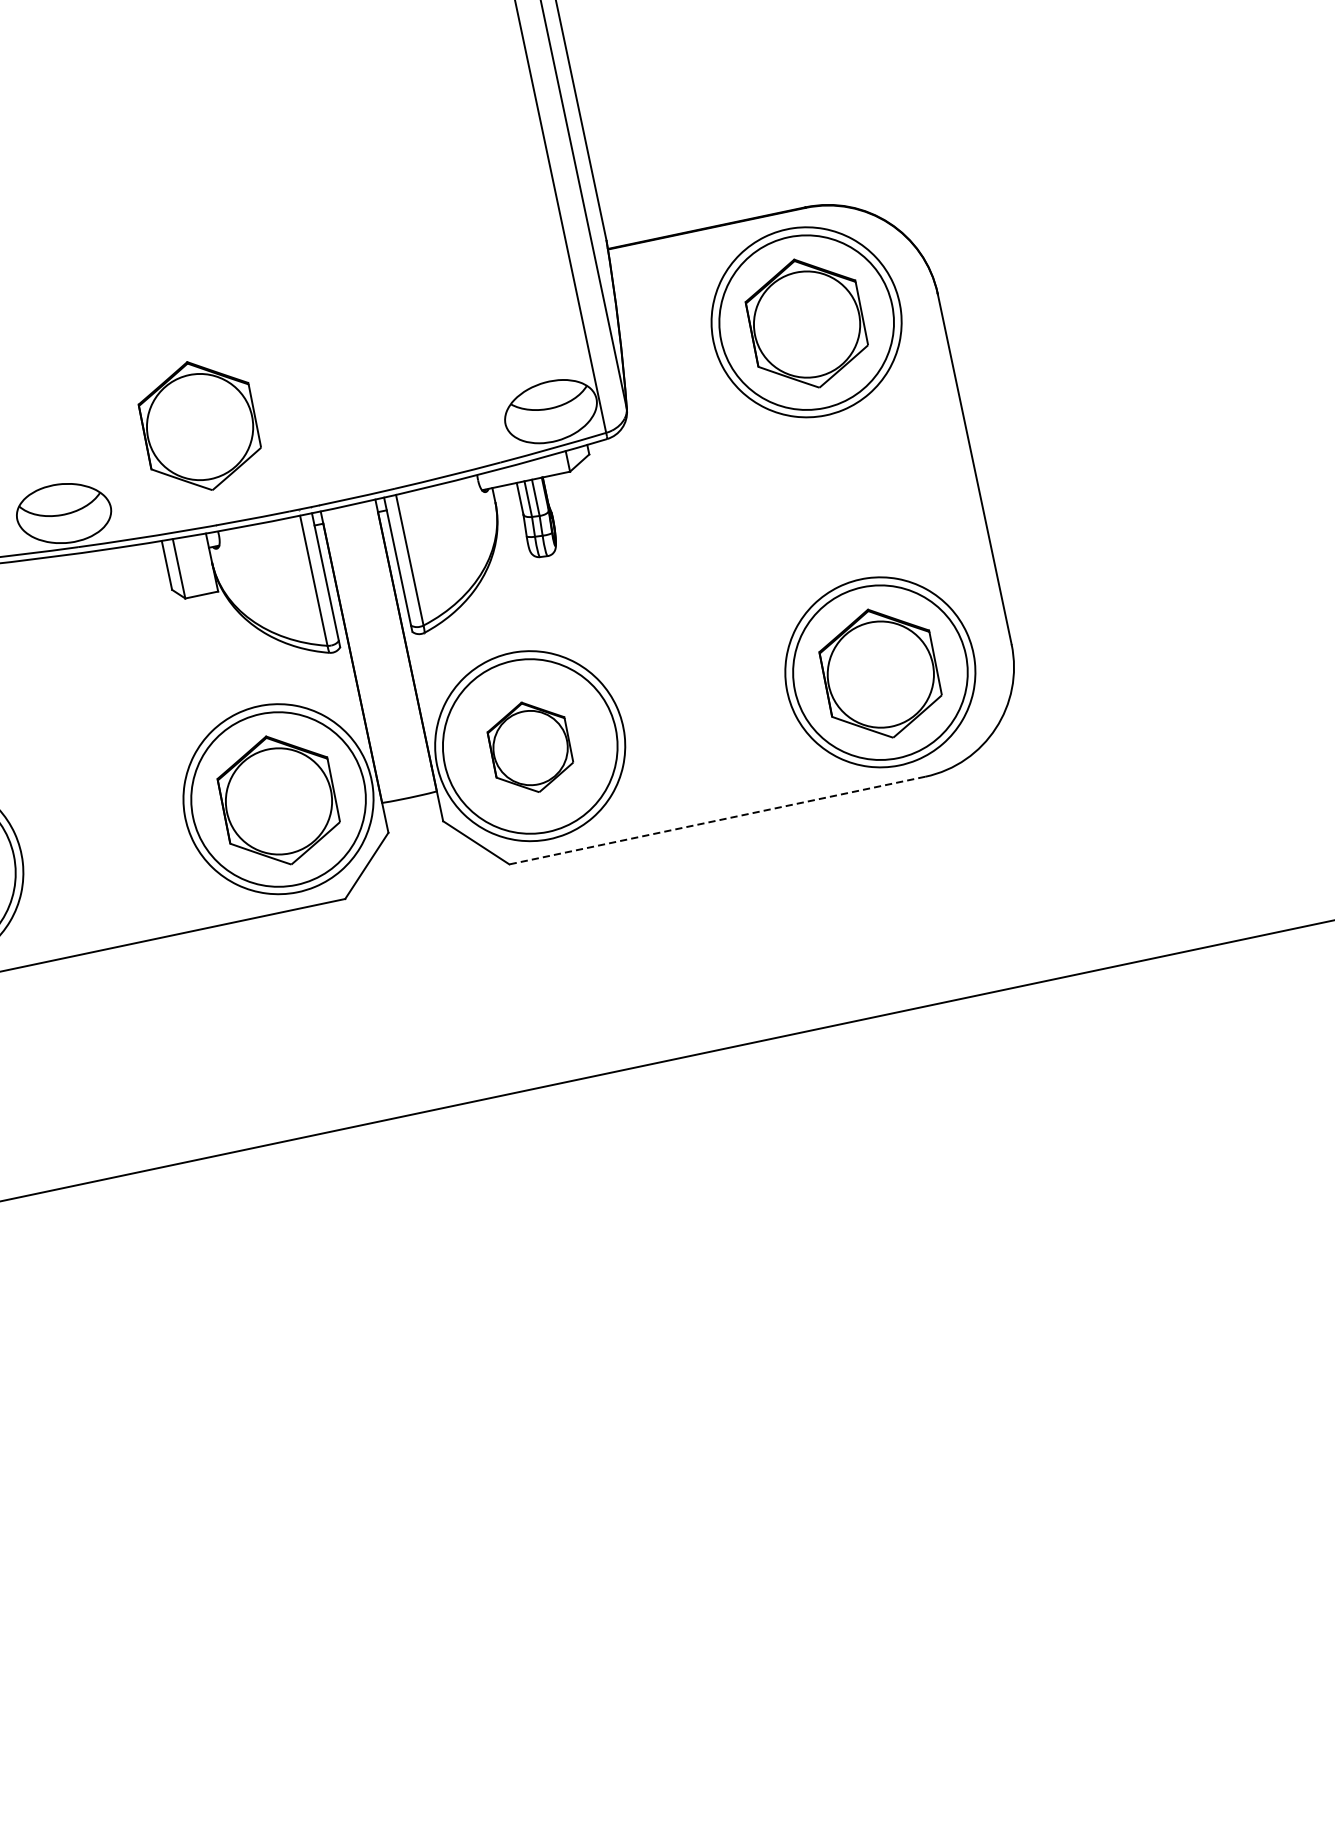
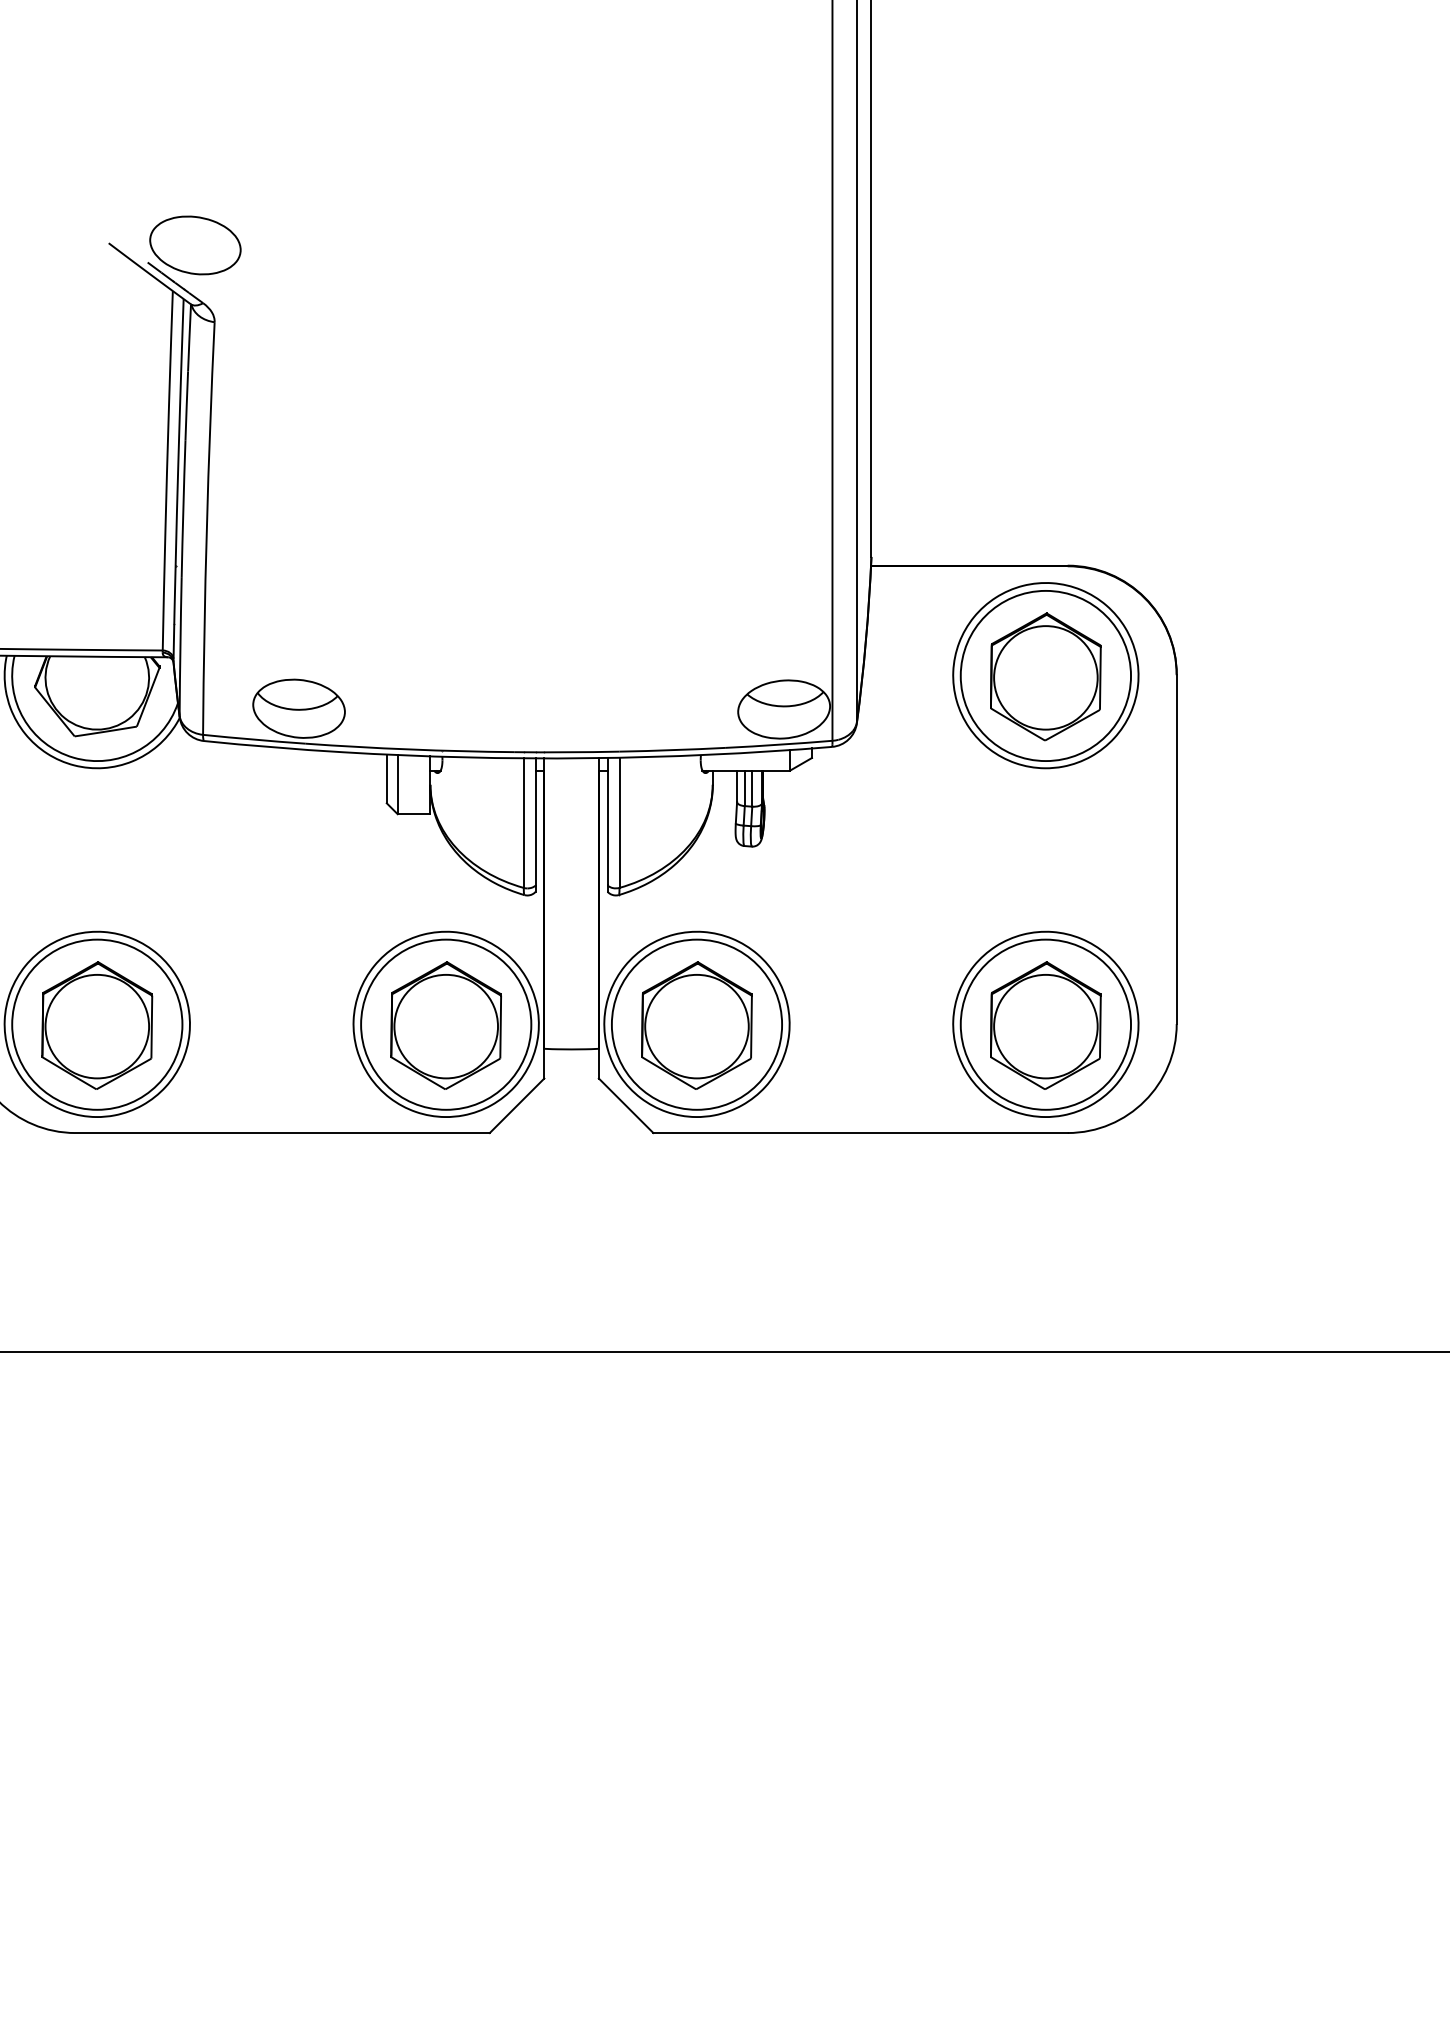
part: (199, 426) -> (445, 652), removed
part: (529, 747) -> (696, 1025), size x1.43
line: (717, 821) -> (860, 1133), dashed -> solid

